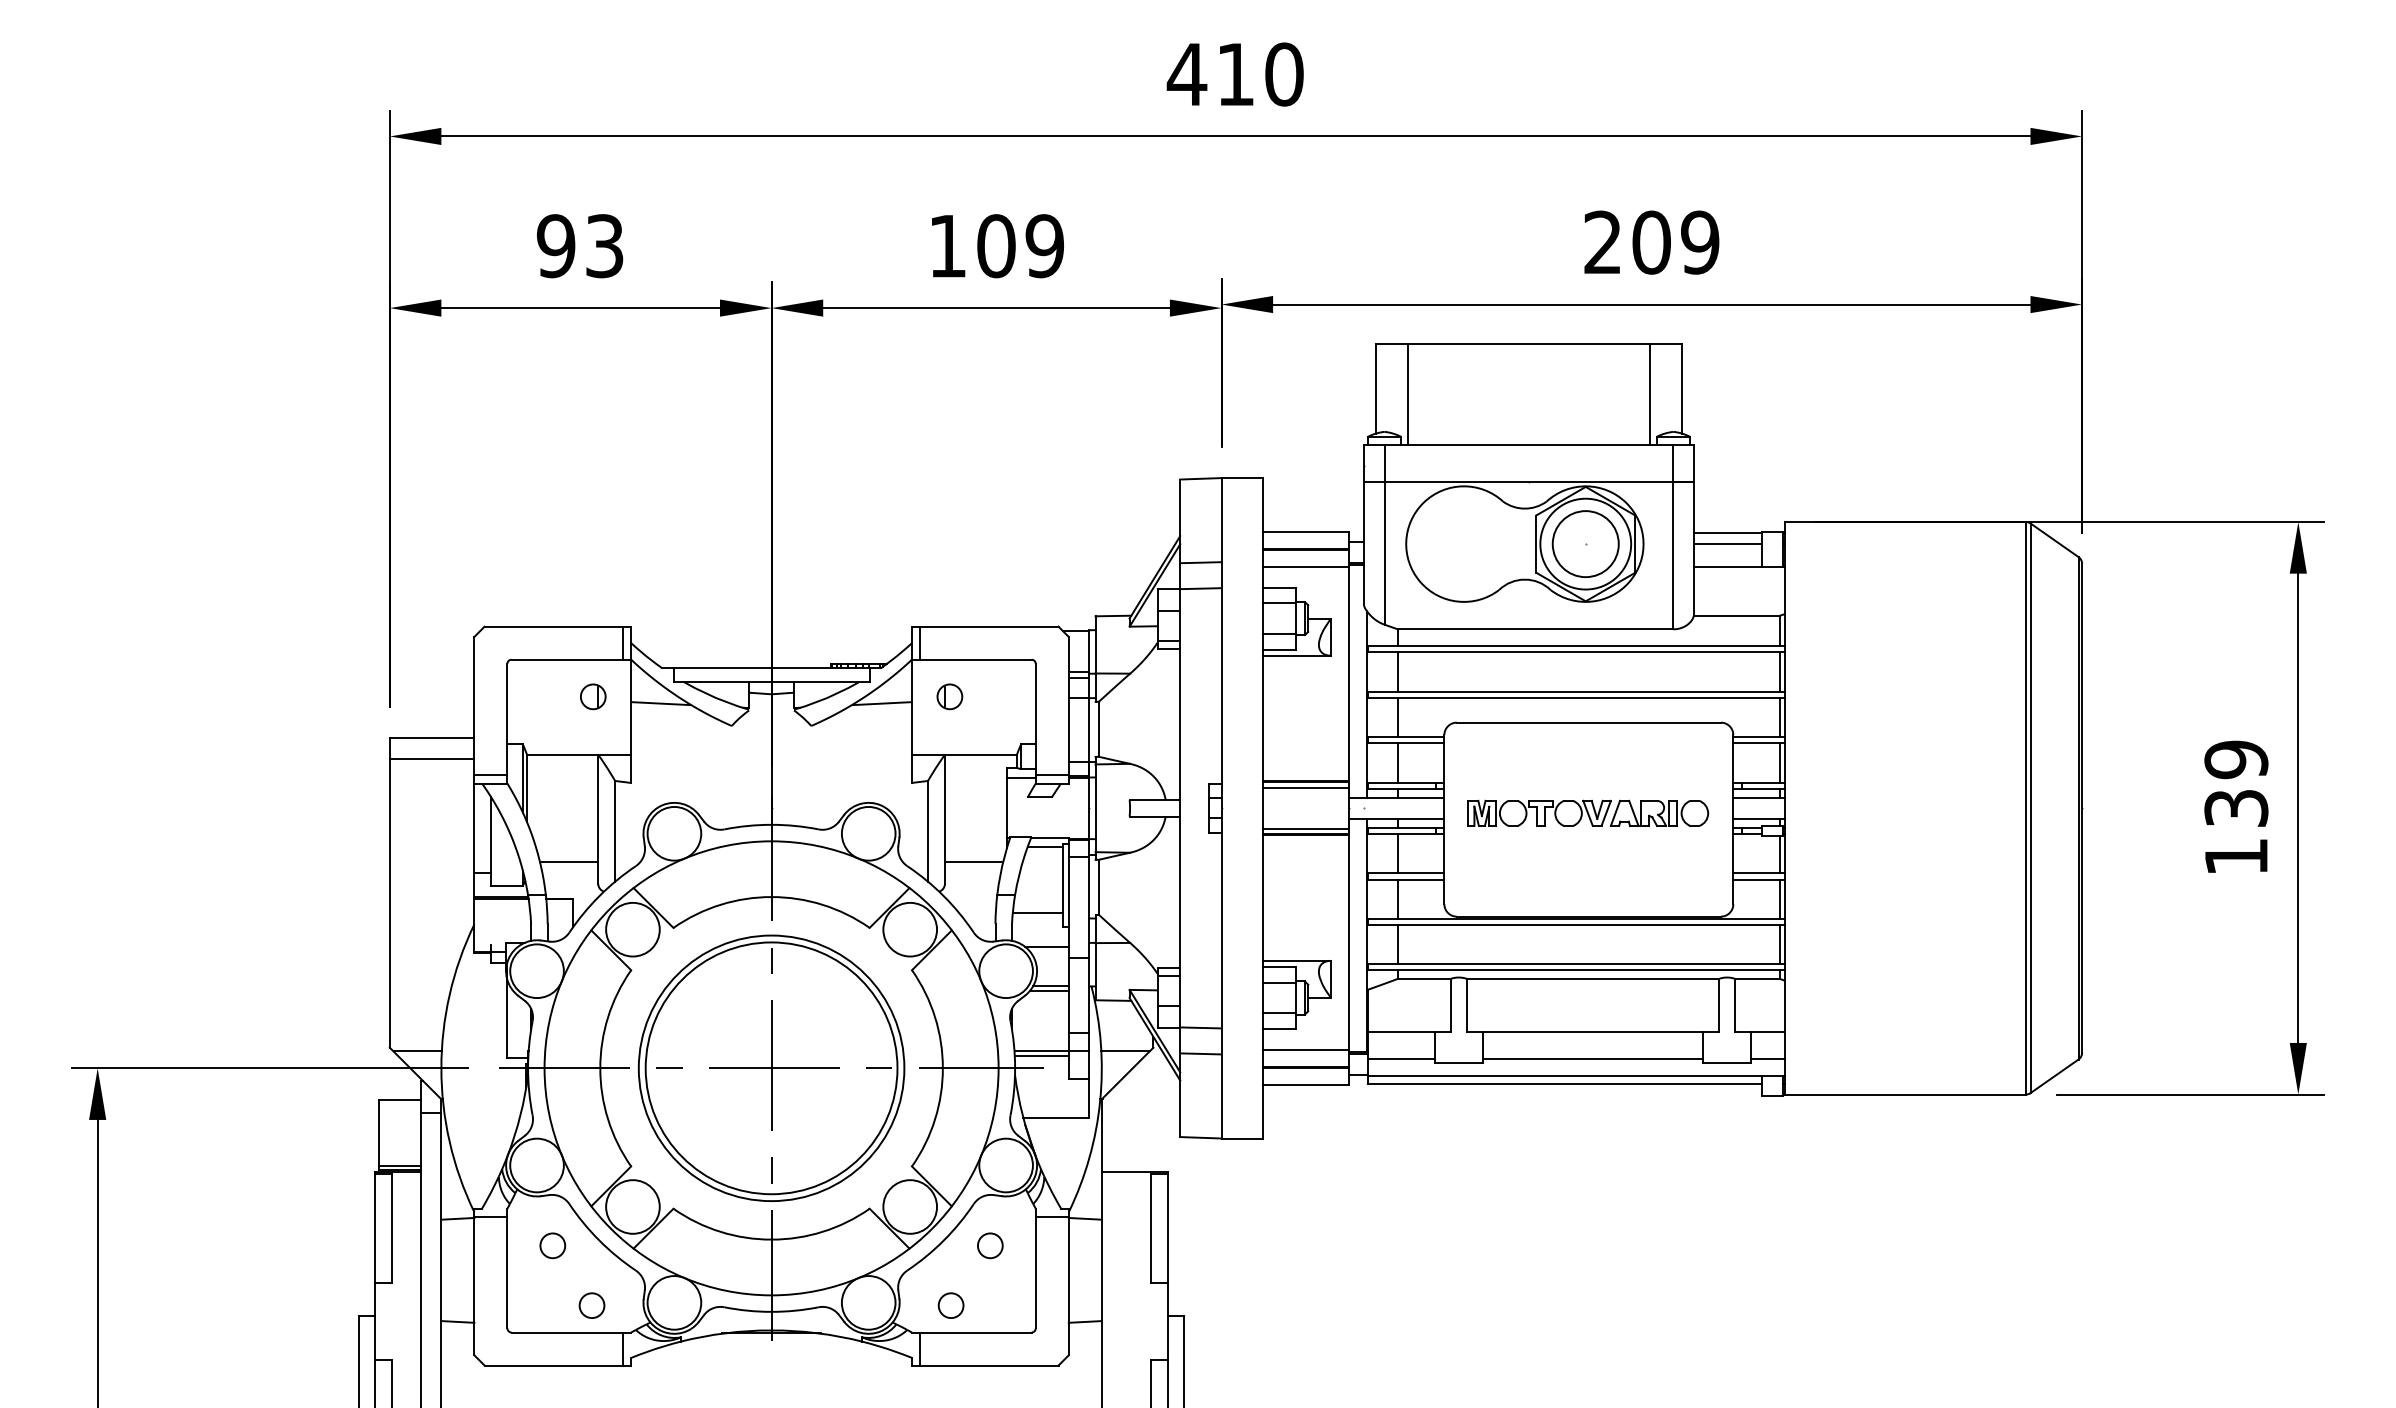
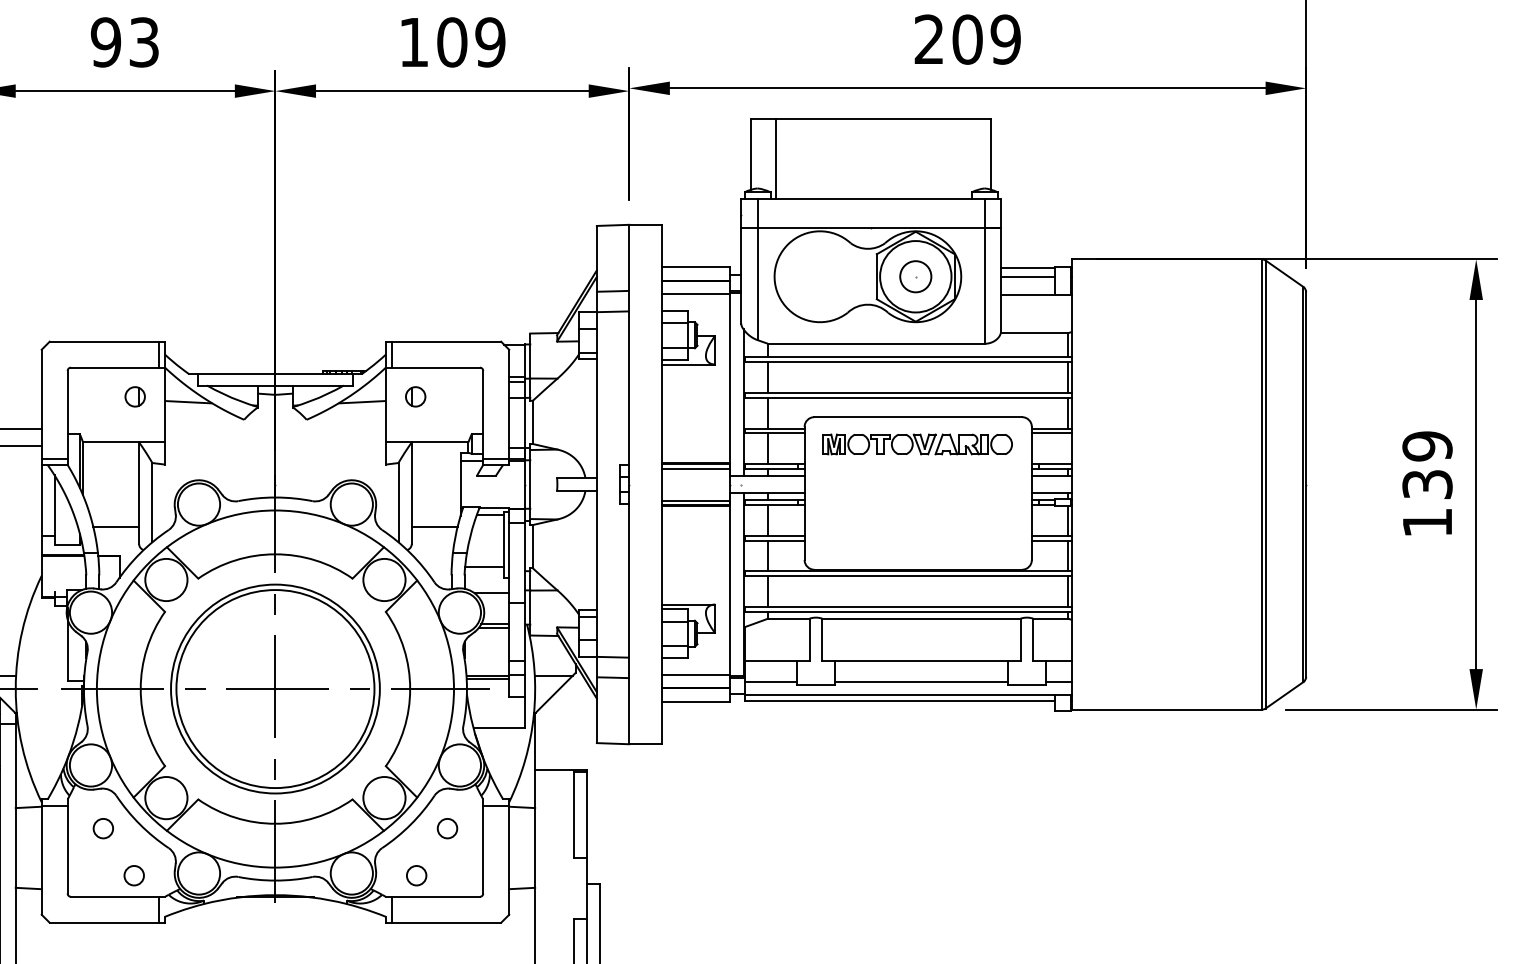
line: (1650, 394) -> (966, 159), removed
circle: (1585, 544) -> (915, 277), size x0.6
line: (1779, 762) -> (1068, 448), removed
part: (1588, 812) -> (917, 443), moved

